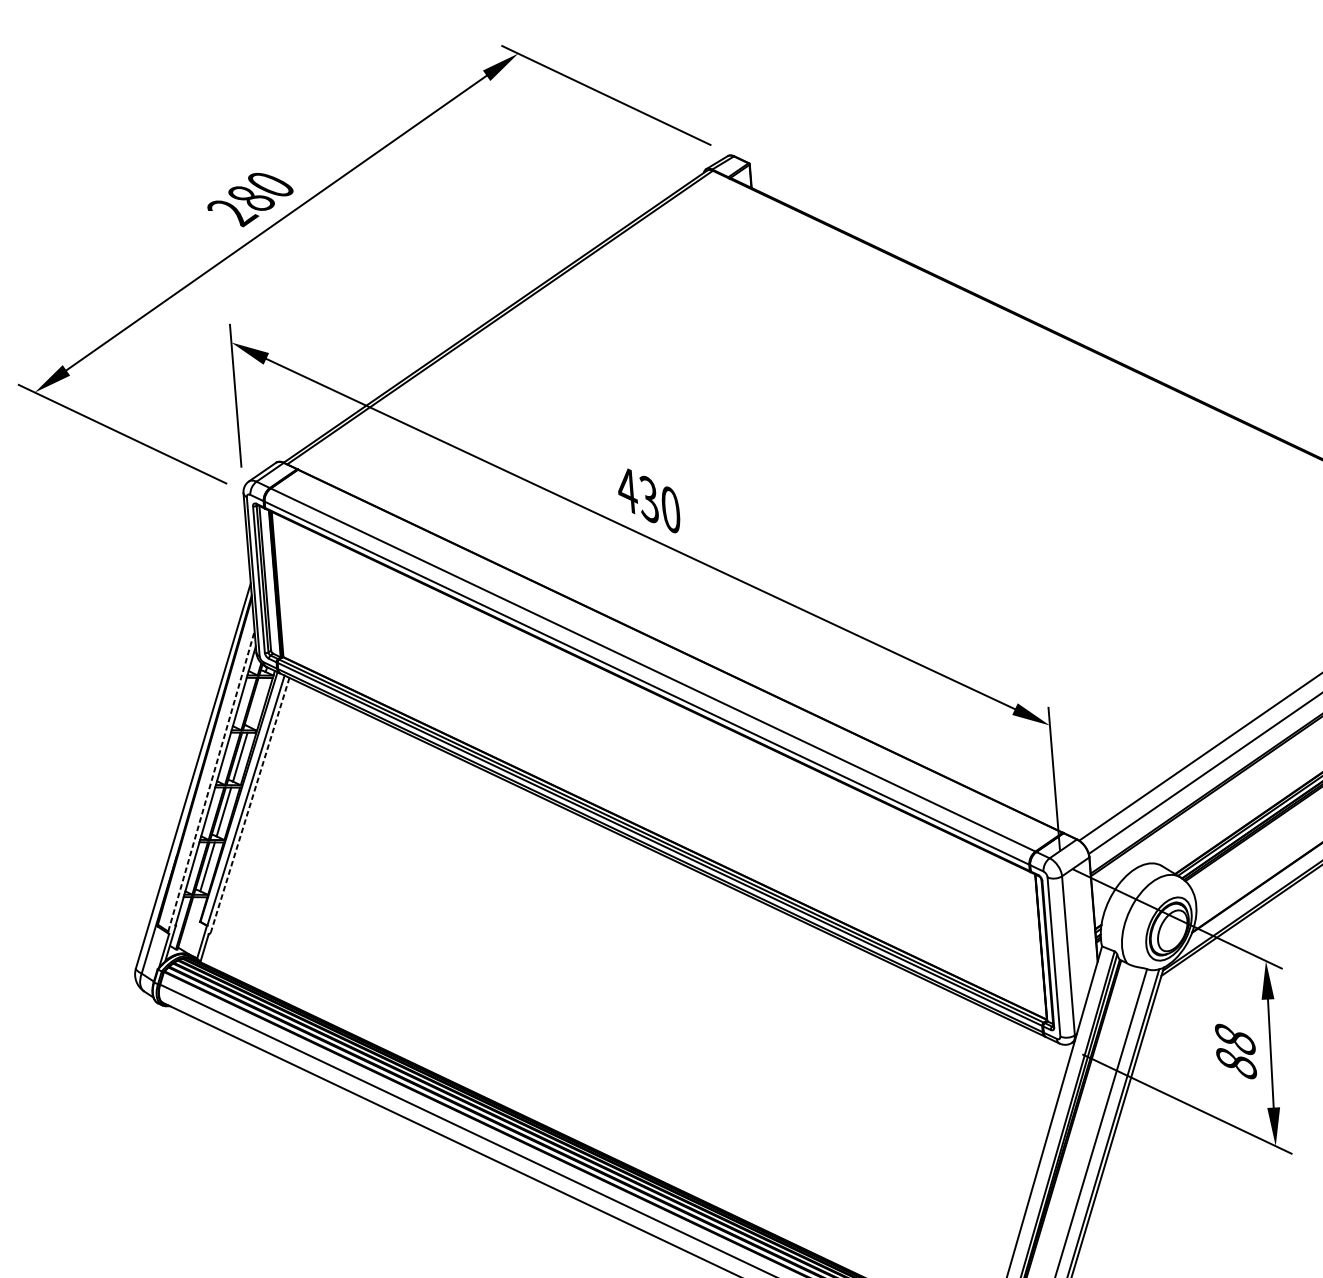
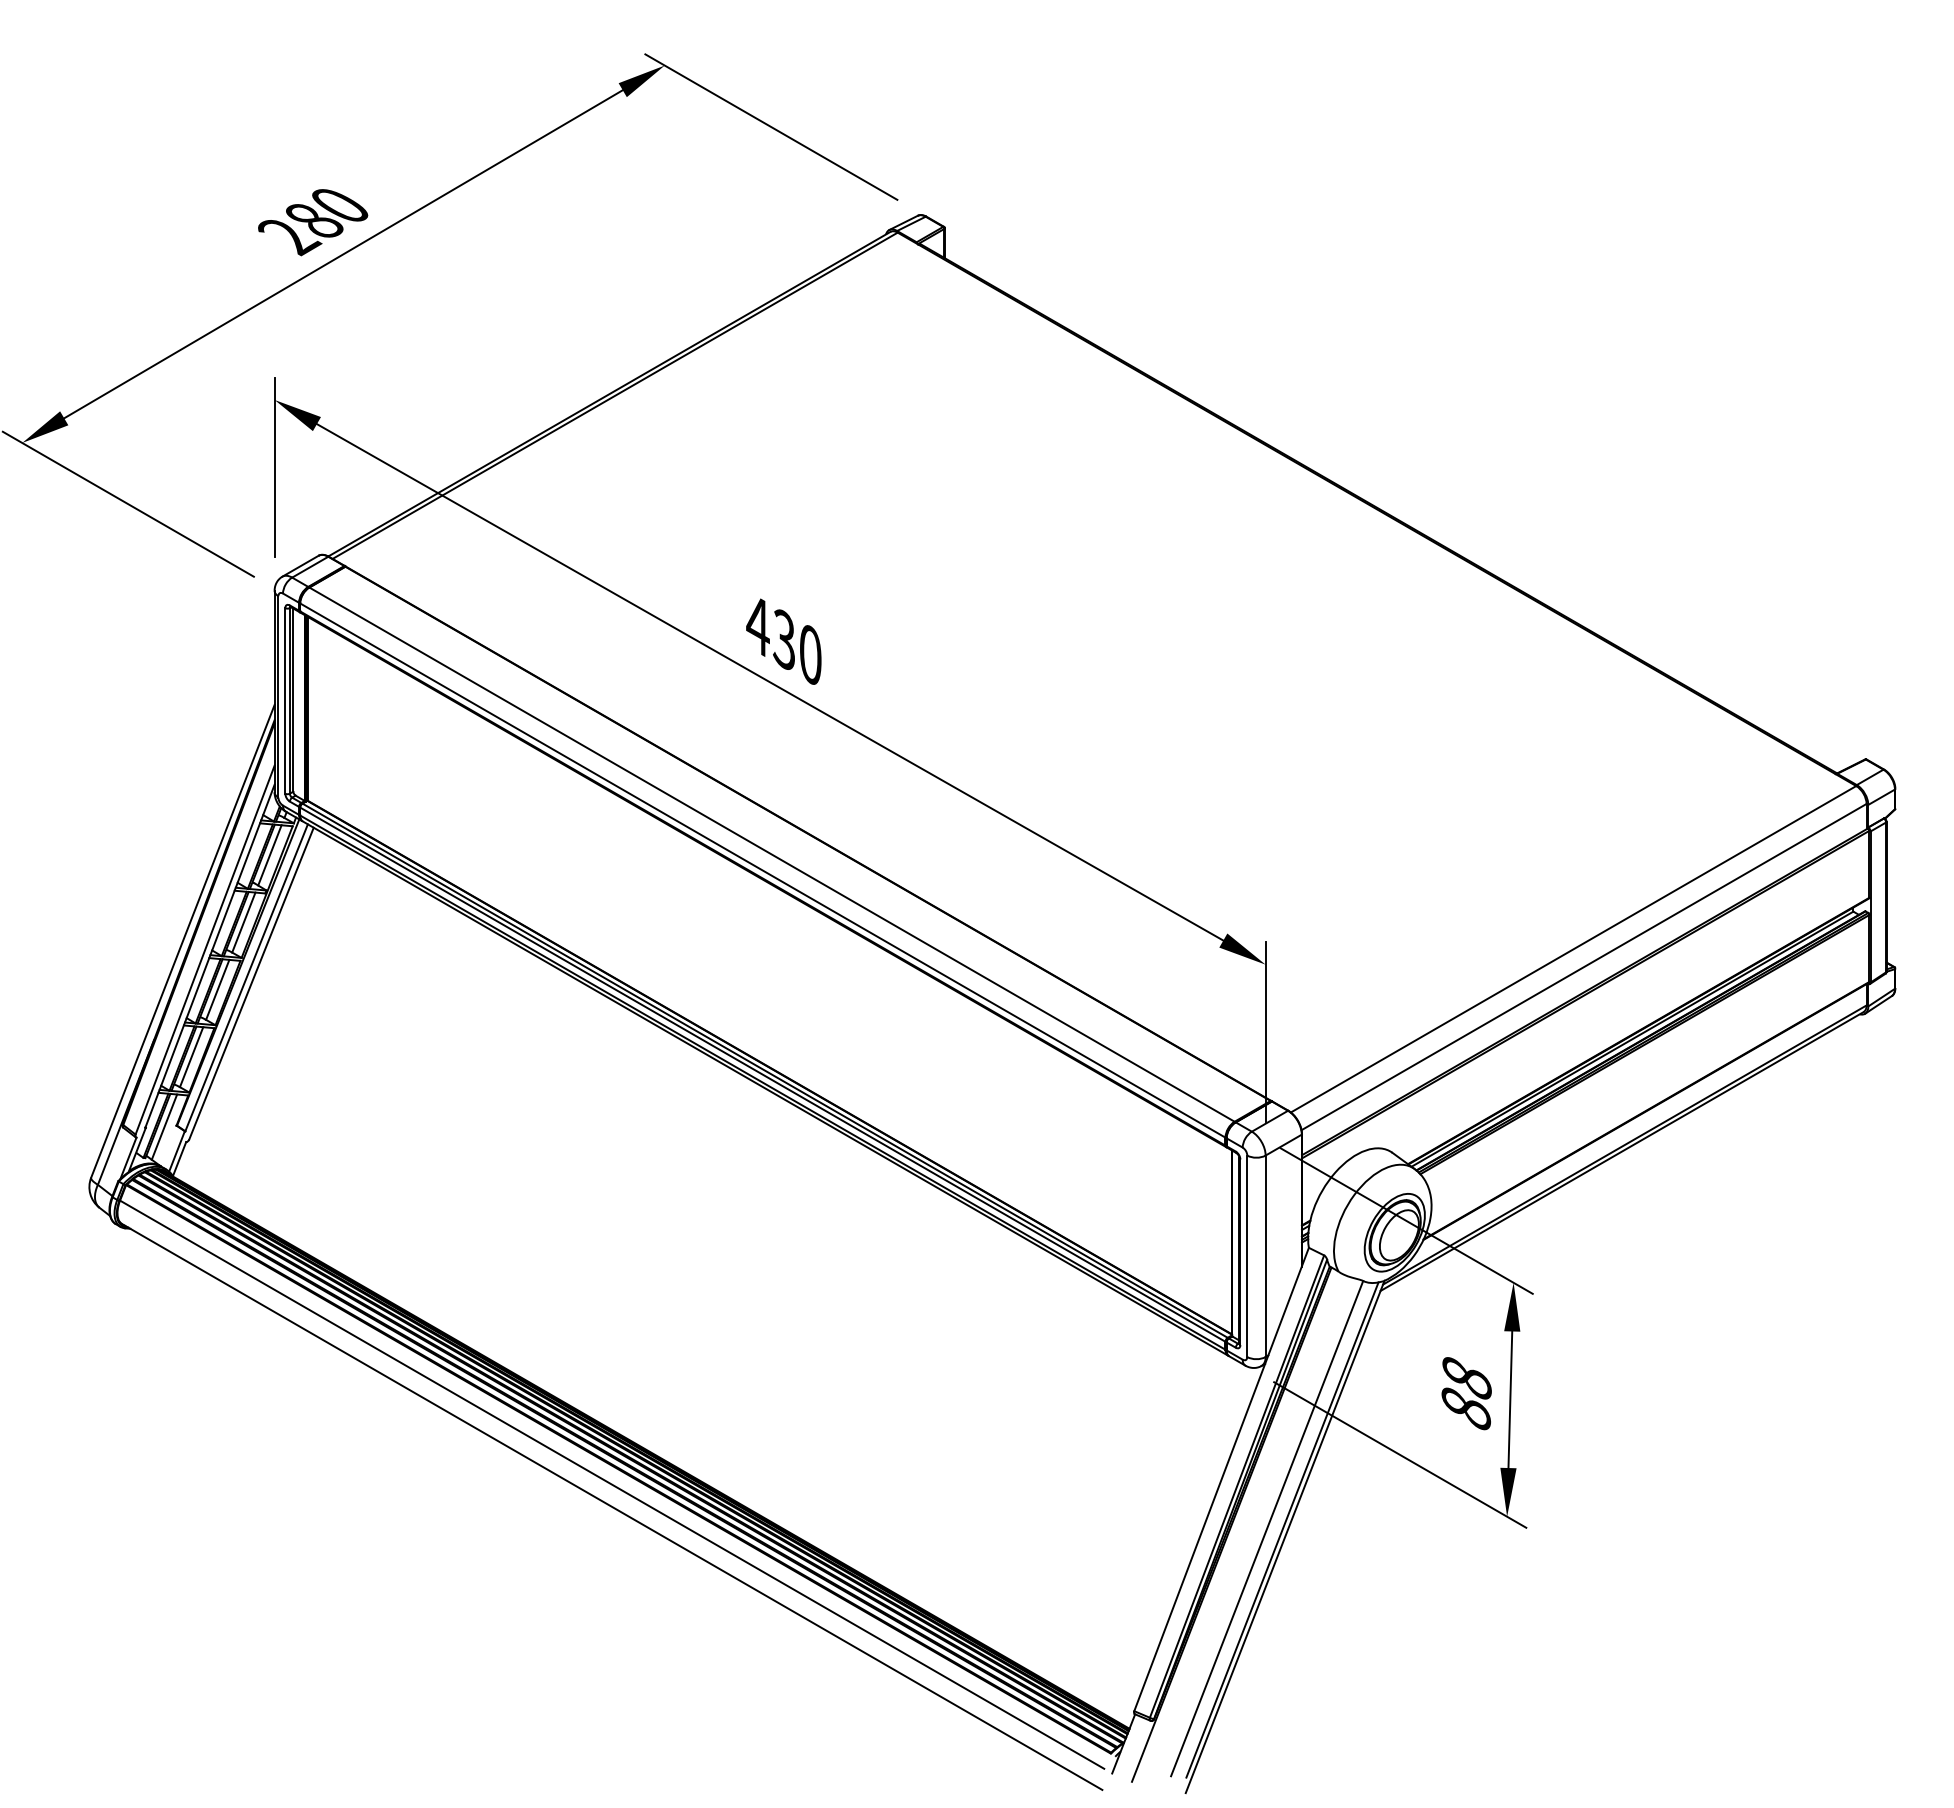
line: (256, 702) -> (269, 855), added
line: (211, 780) -> (205, 949), dashed -> solid
line: (250, 804) -> (251, 983), dashed -> solid
line: (190, 923) -> (164, 1126), added

